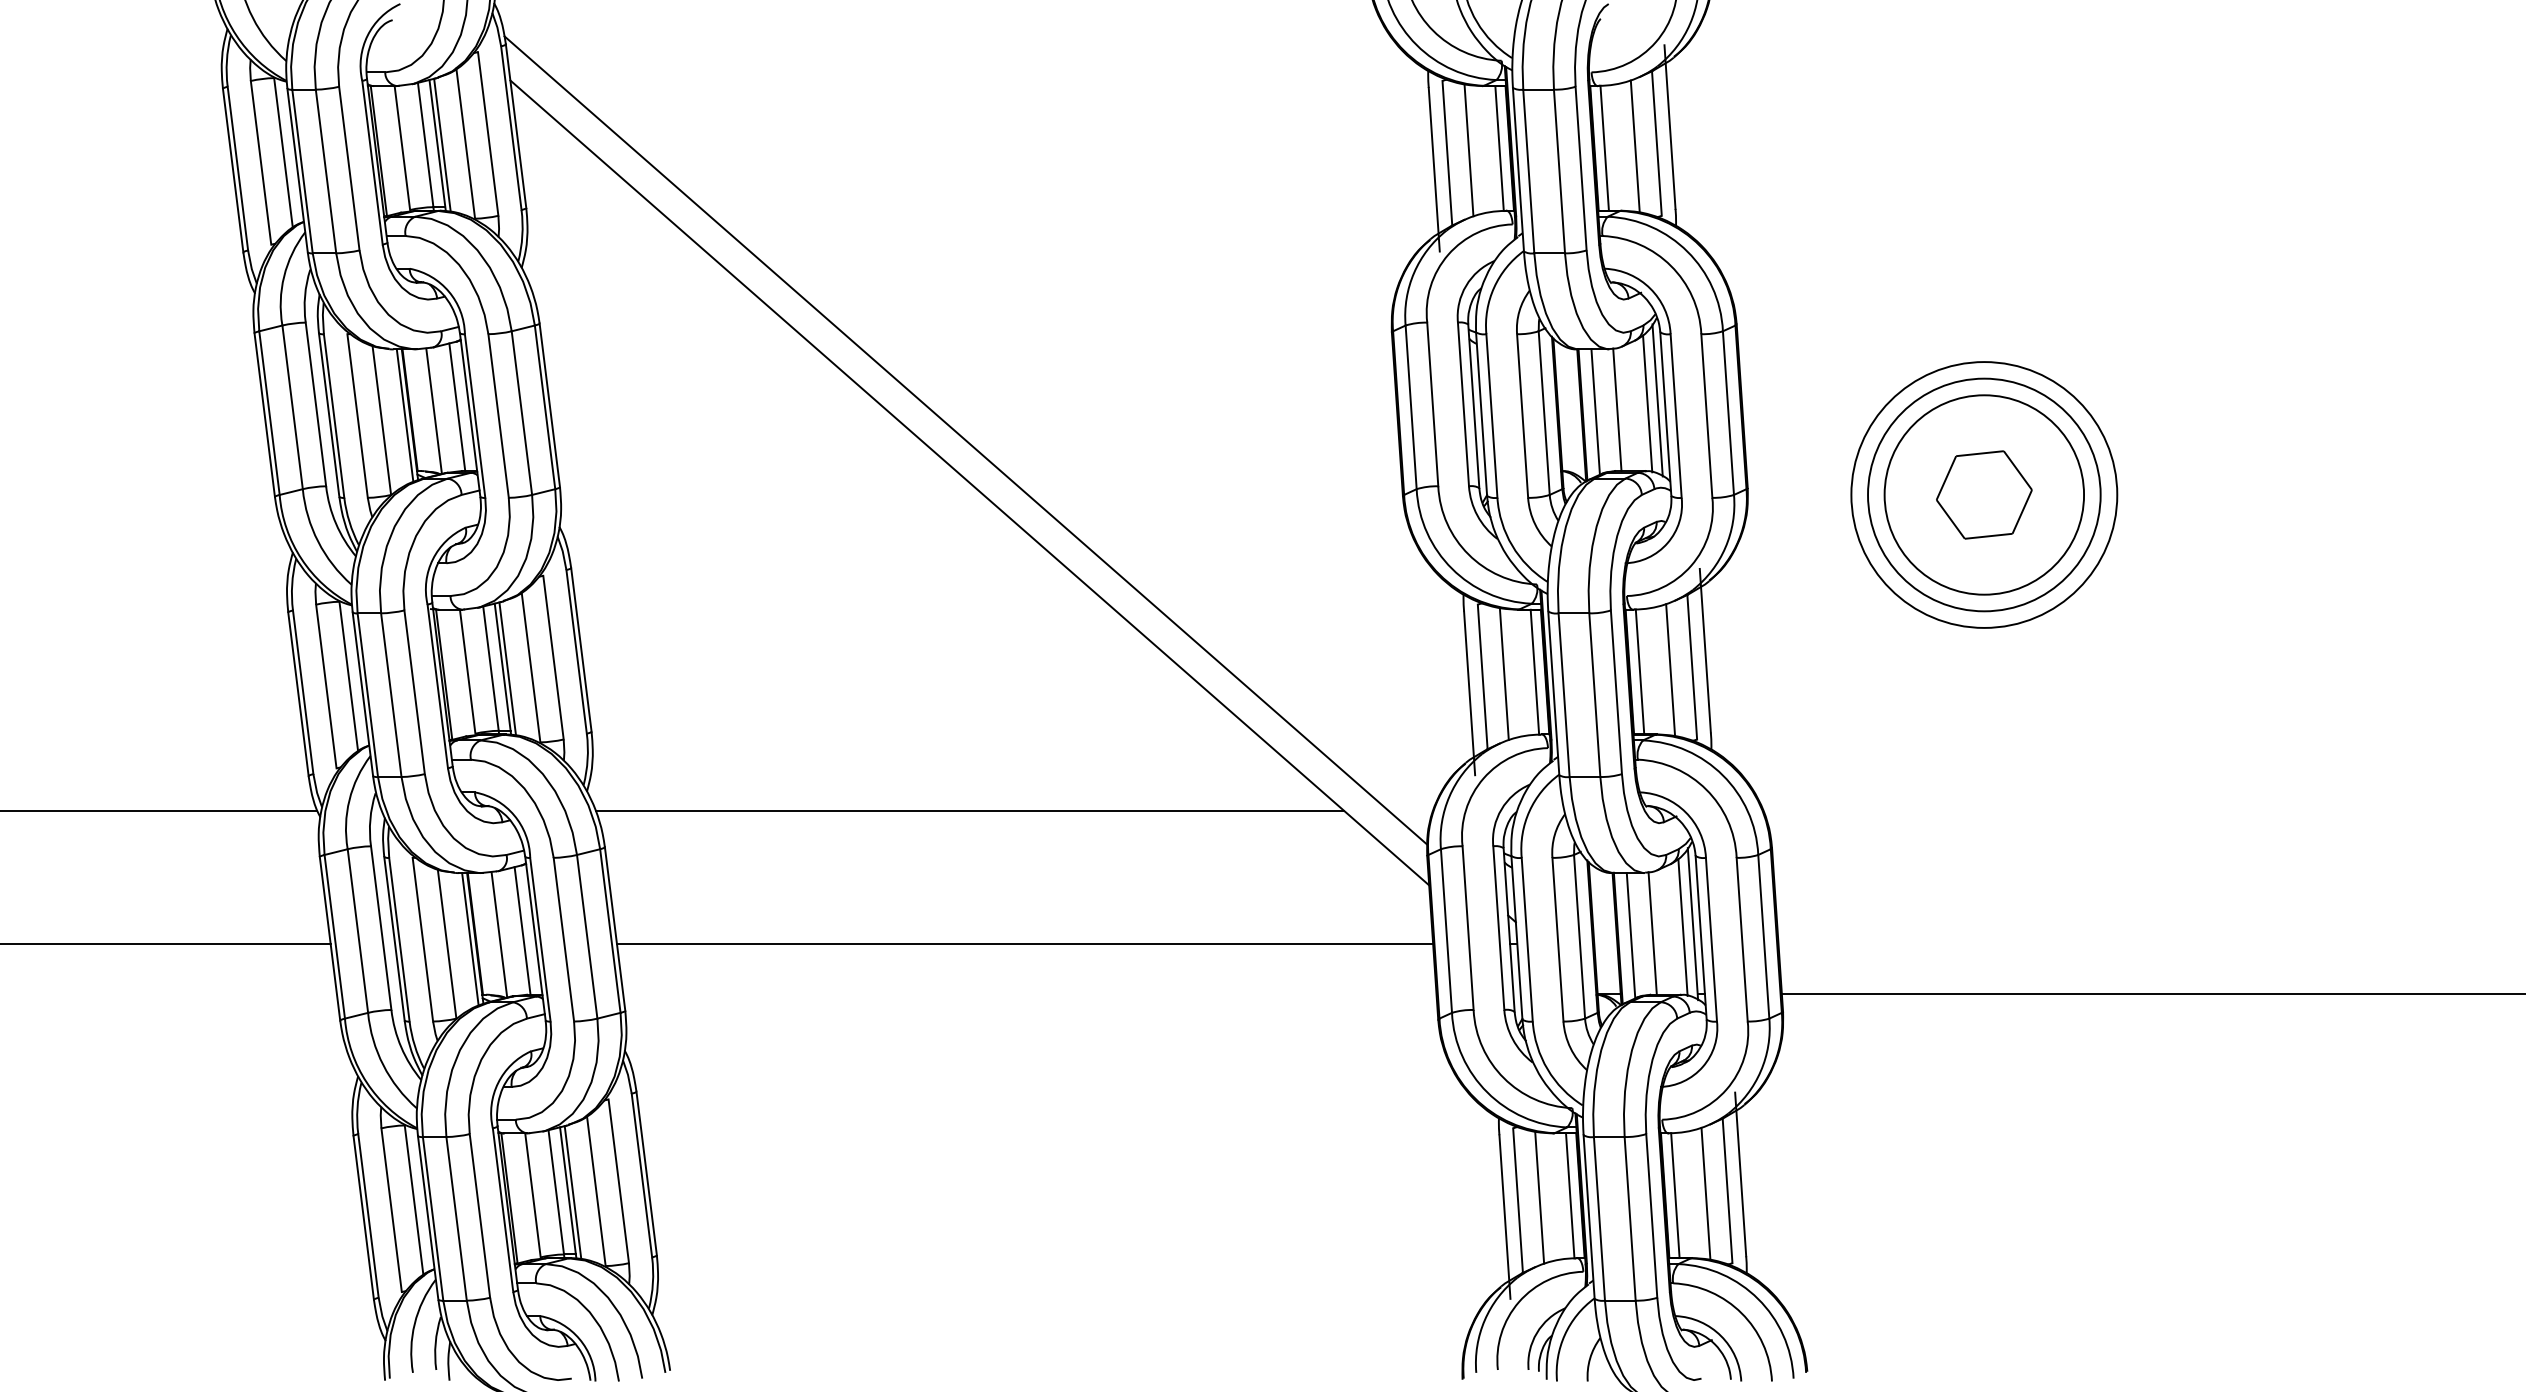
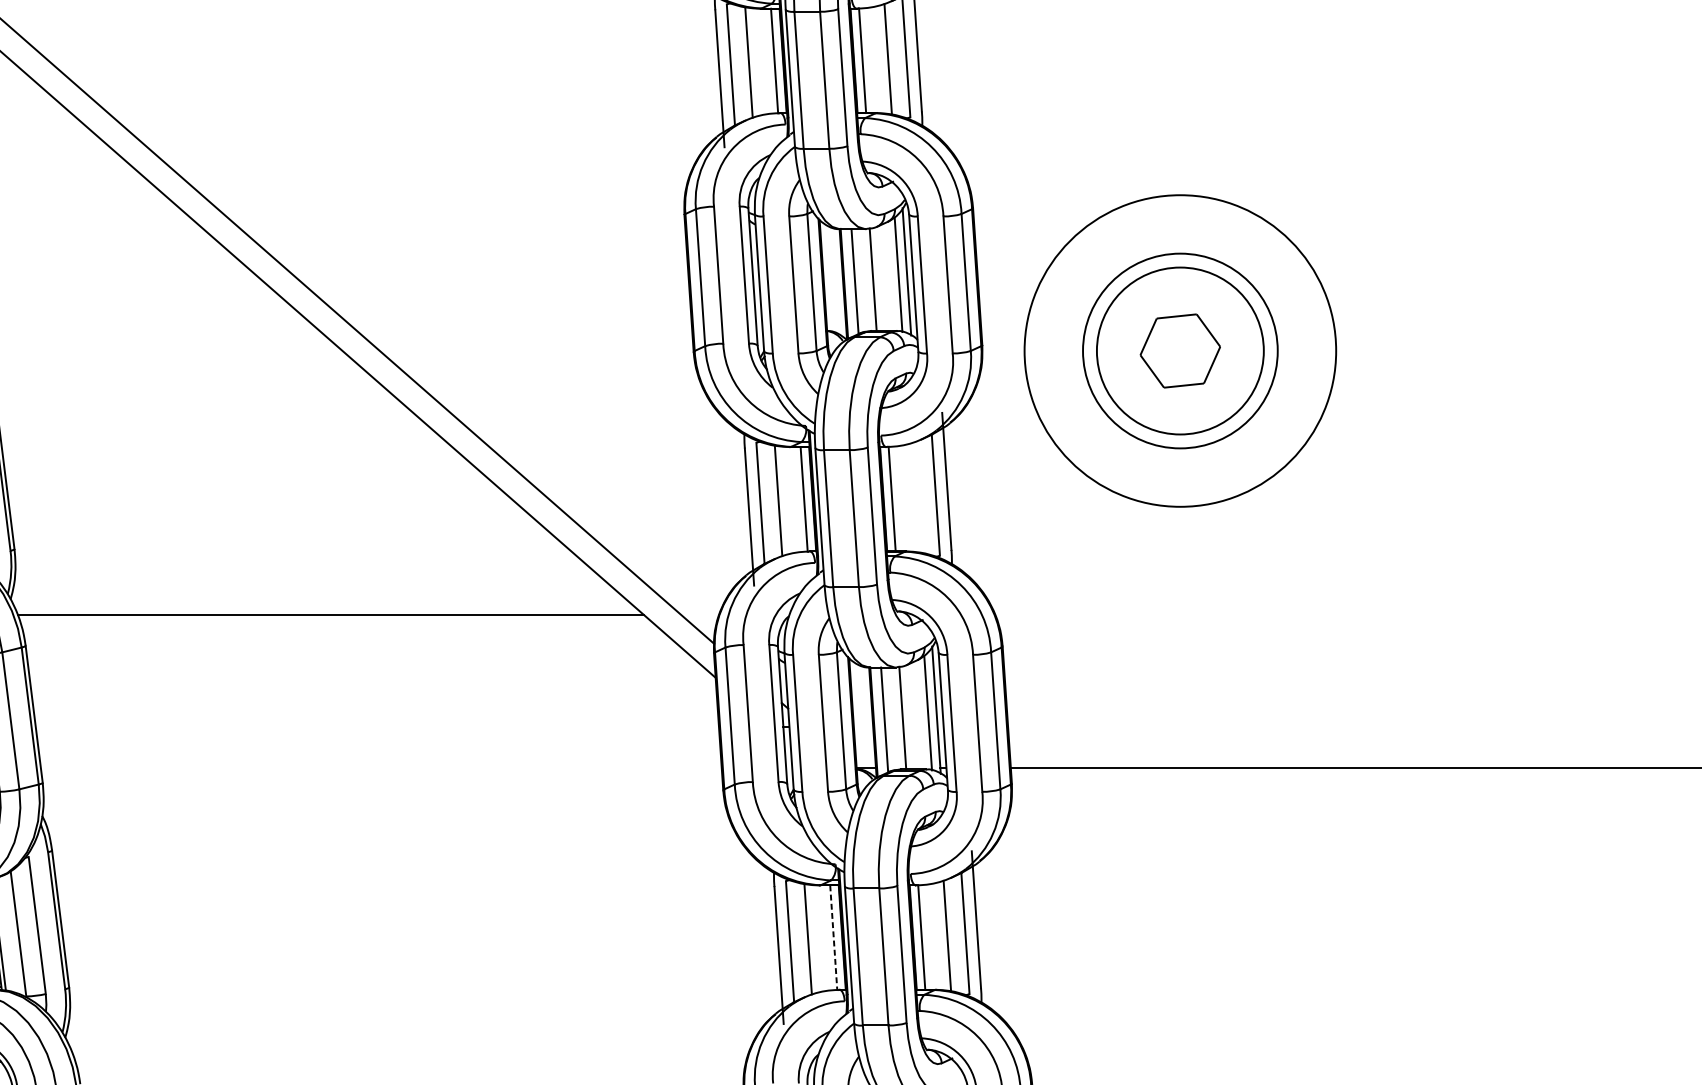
circle: (1984, 494) -> (1180, 350), size x1.4
line: (1670, 670) -> (917, 497), removed
line: (1024, 943) -> (376, 726), removed
line: (1570, 1195) -> (833, 937), solid -> dashed

